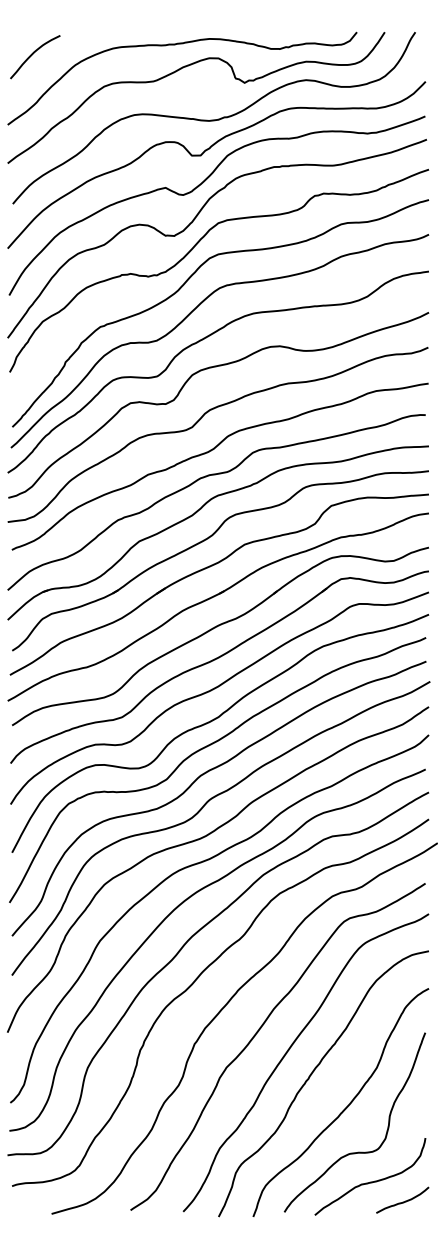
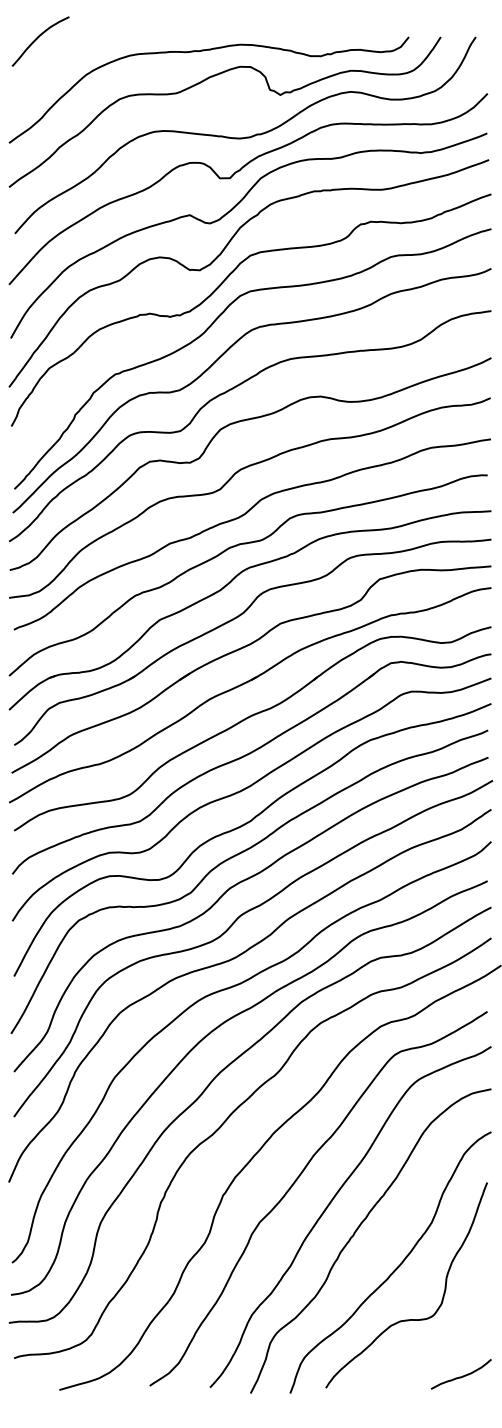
curve: (33, 54) -> (38, 38), moved
curve: (372, 1181) -> (426, 1352), removed

